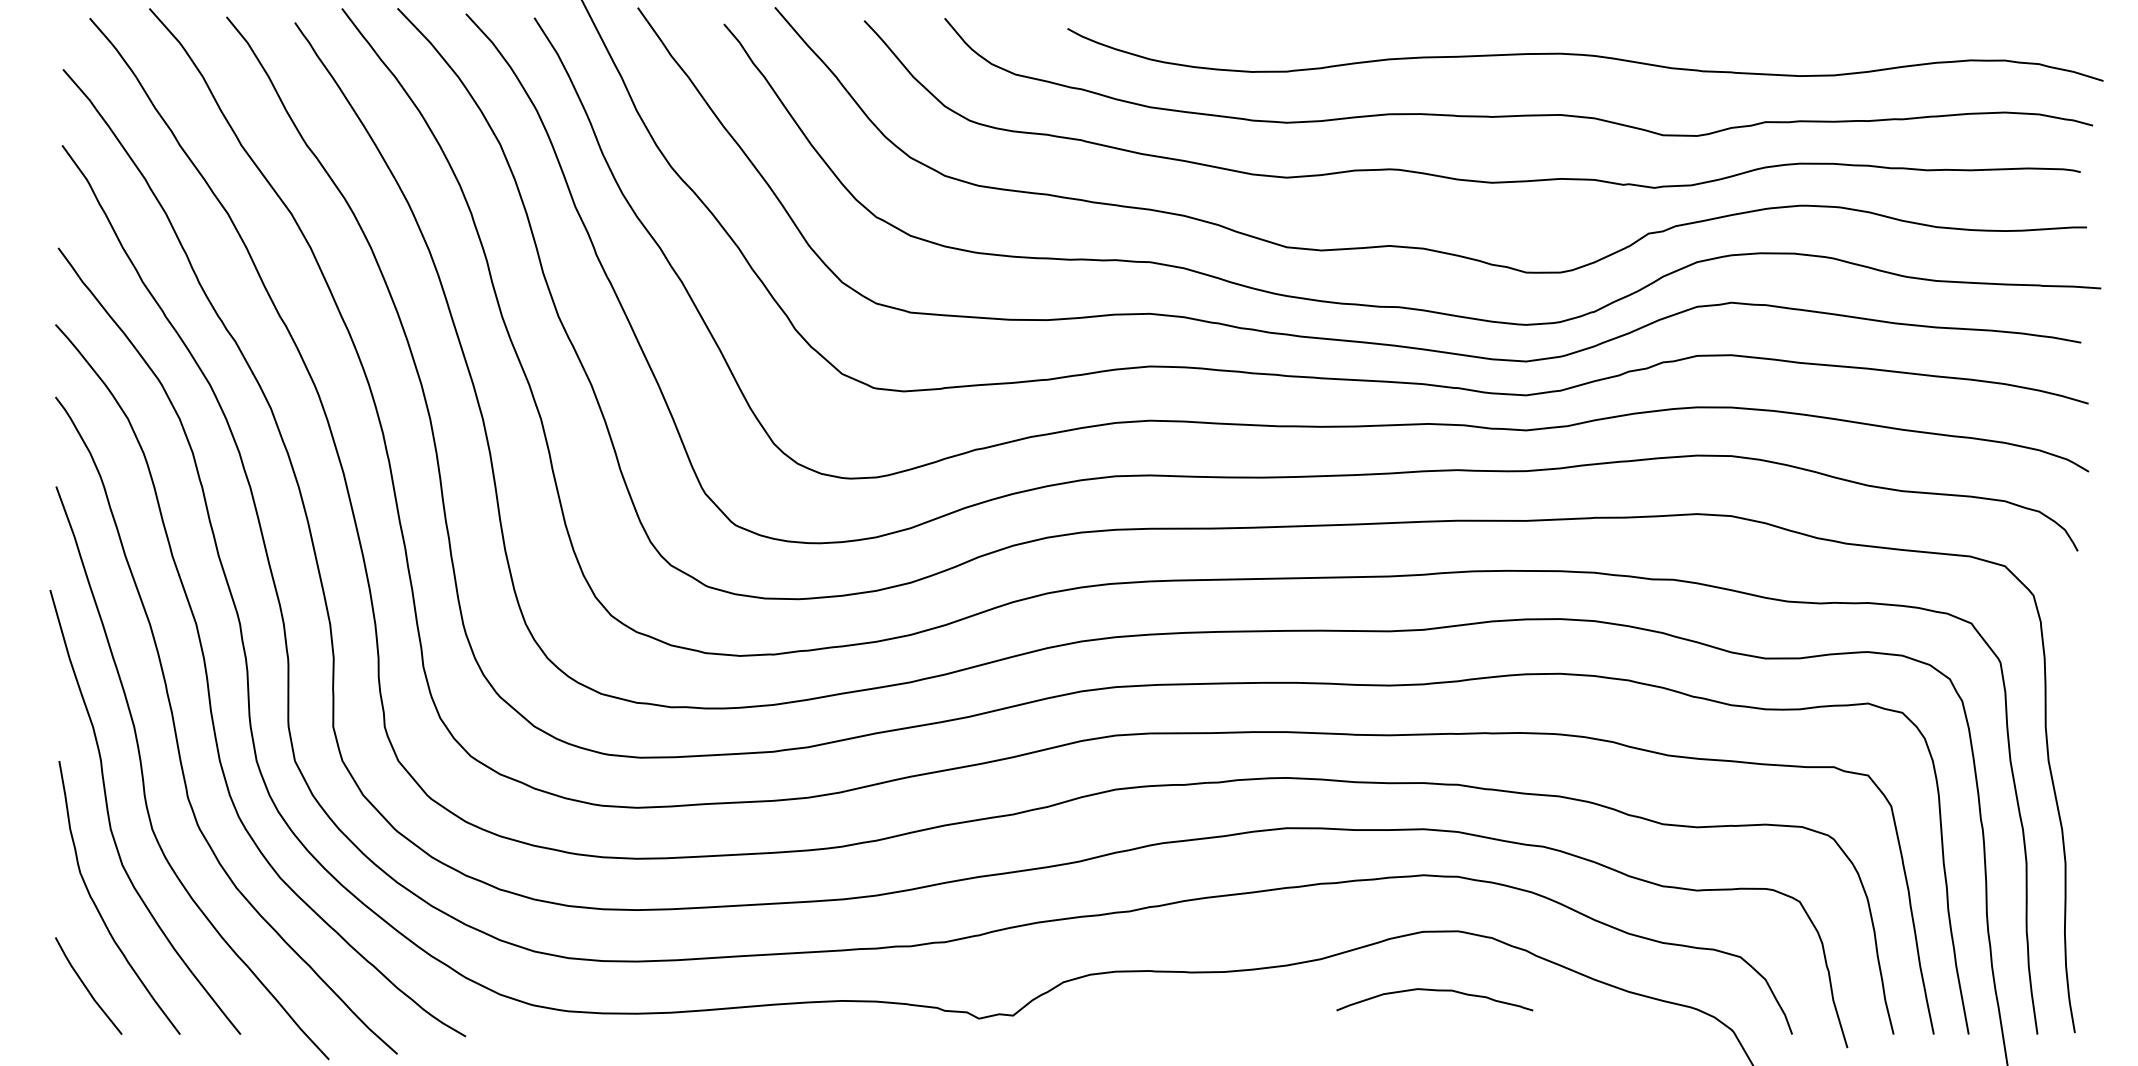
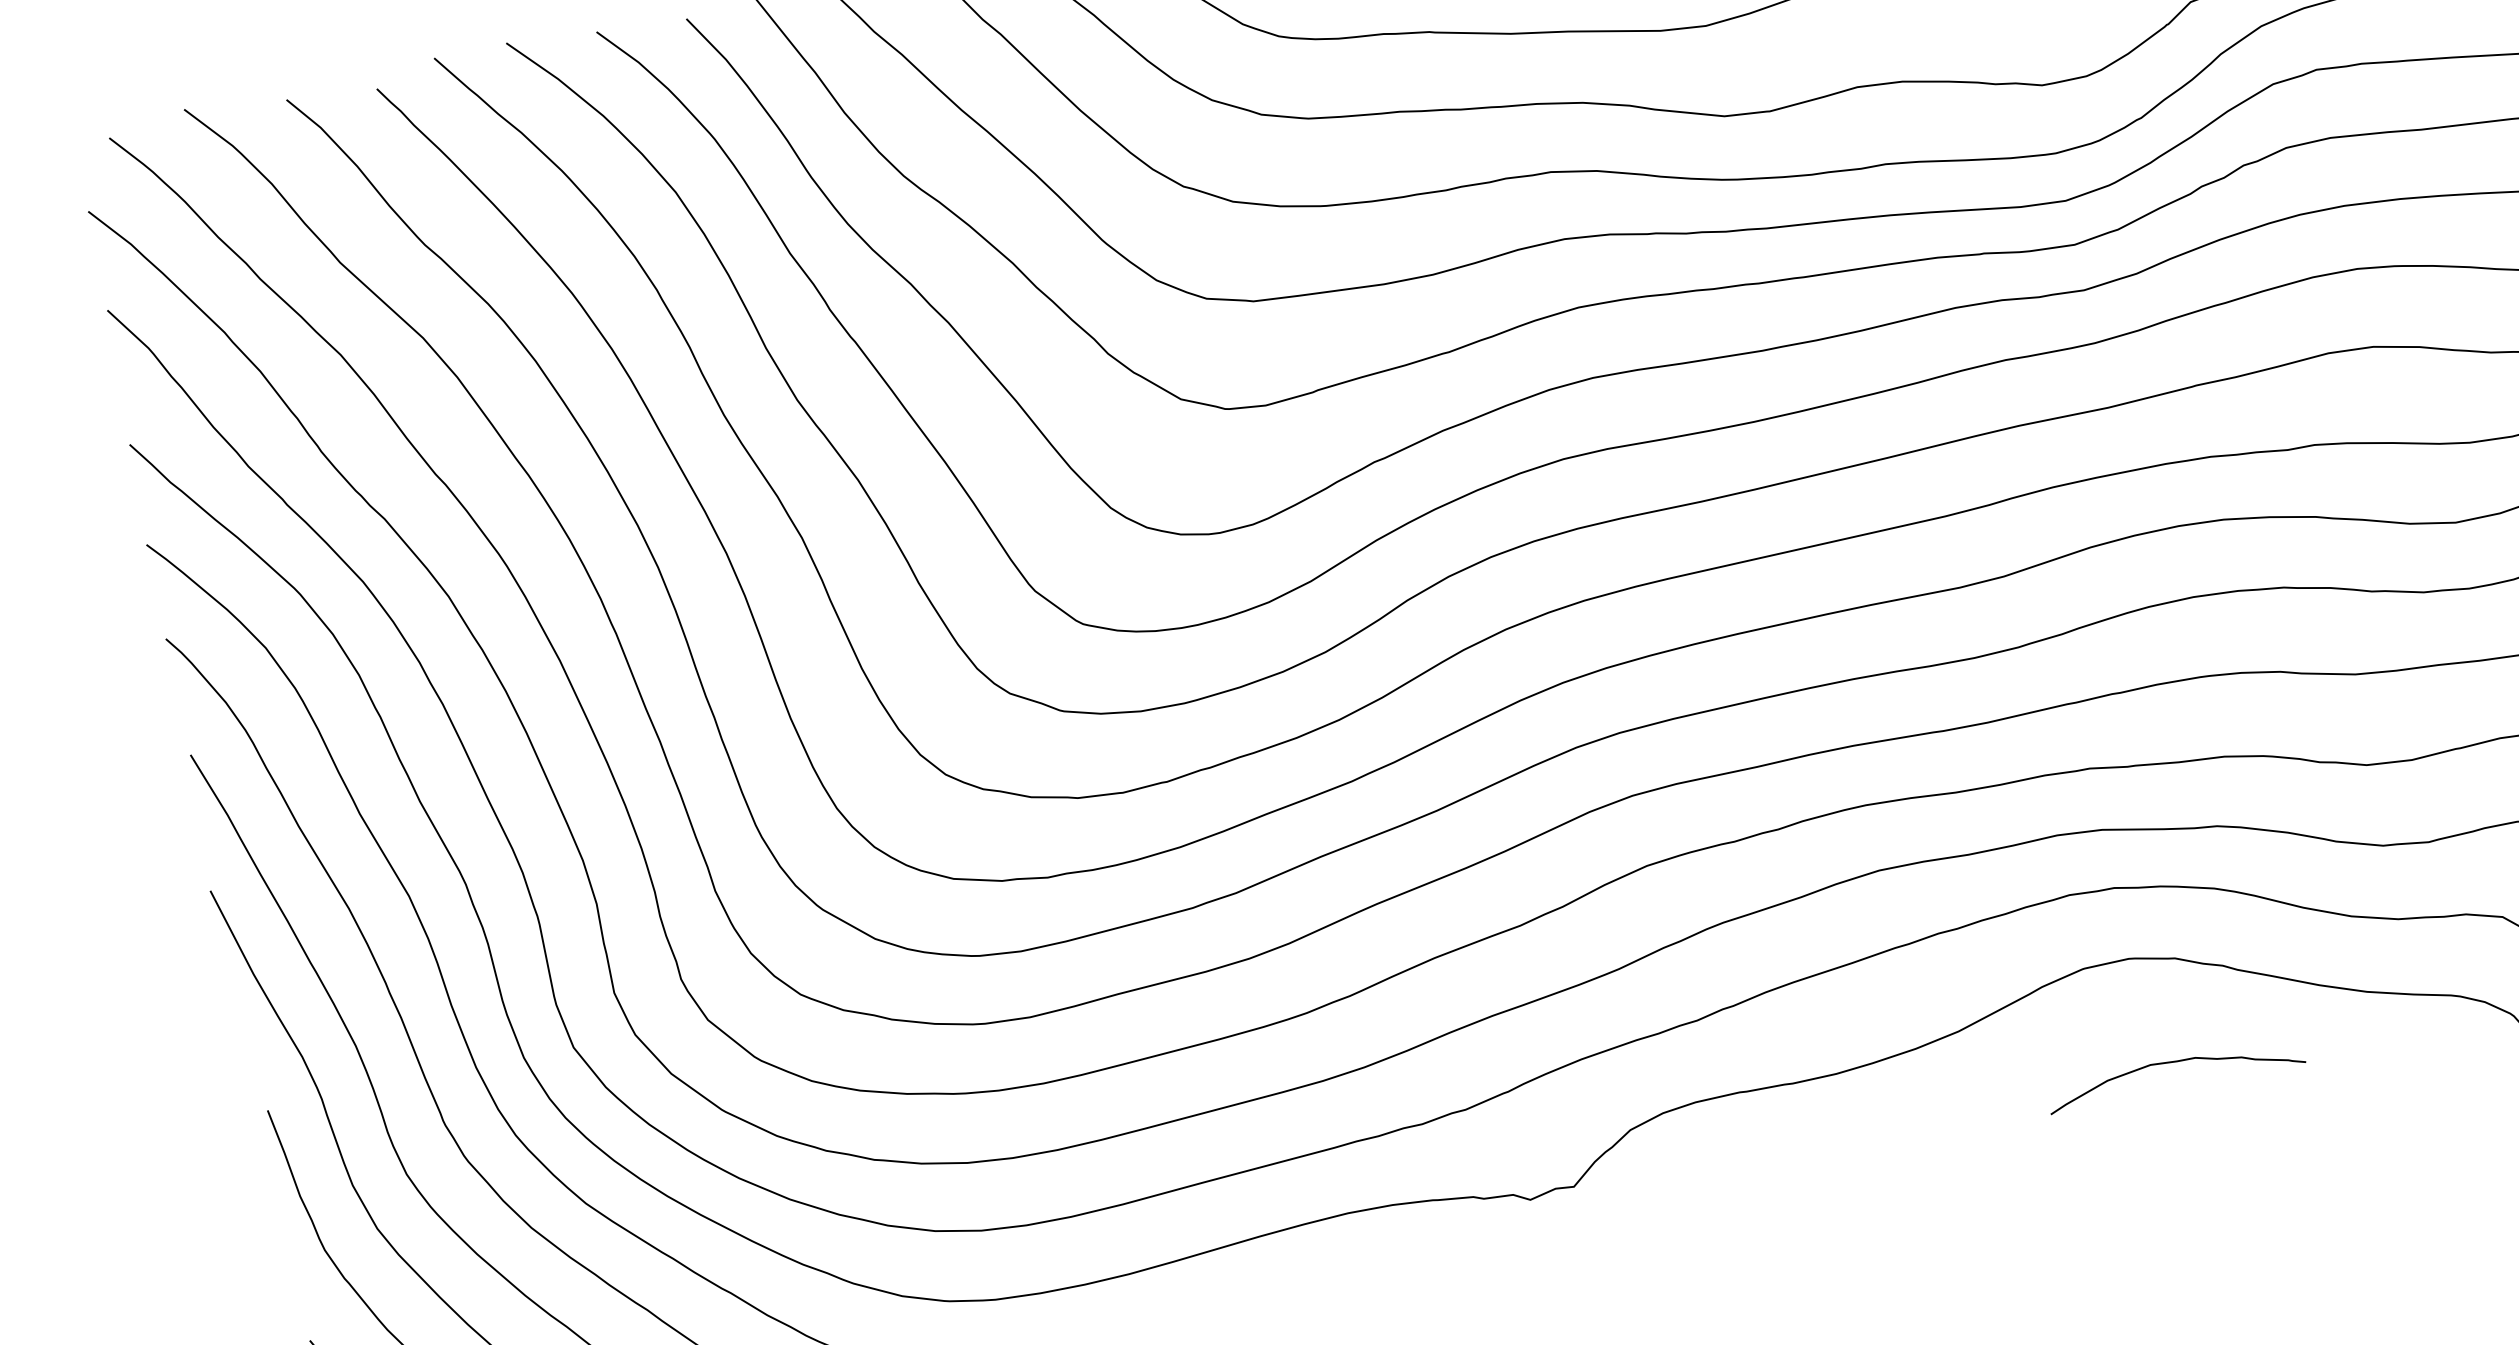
curve: (1434, 991) -> (2172, 1063), moved

